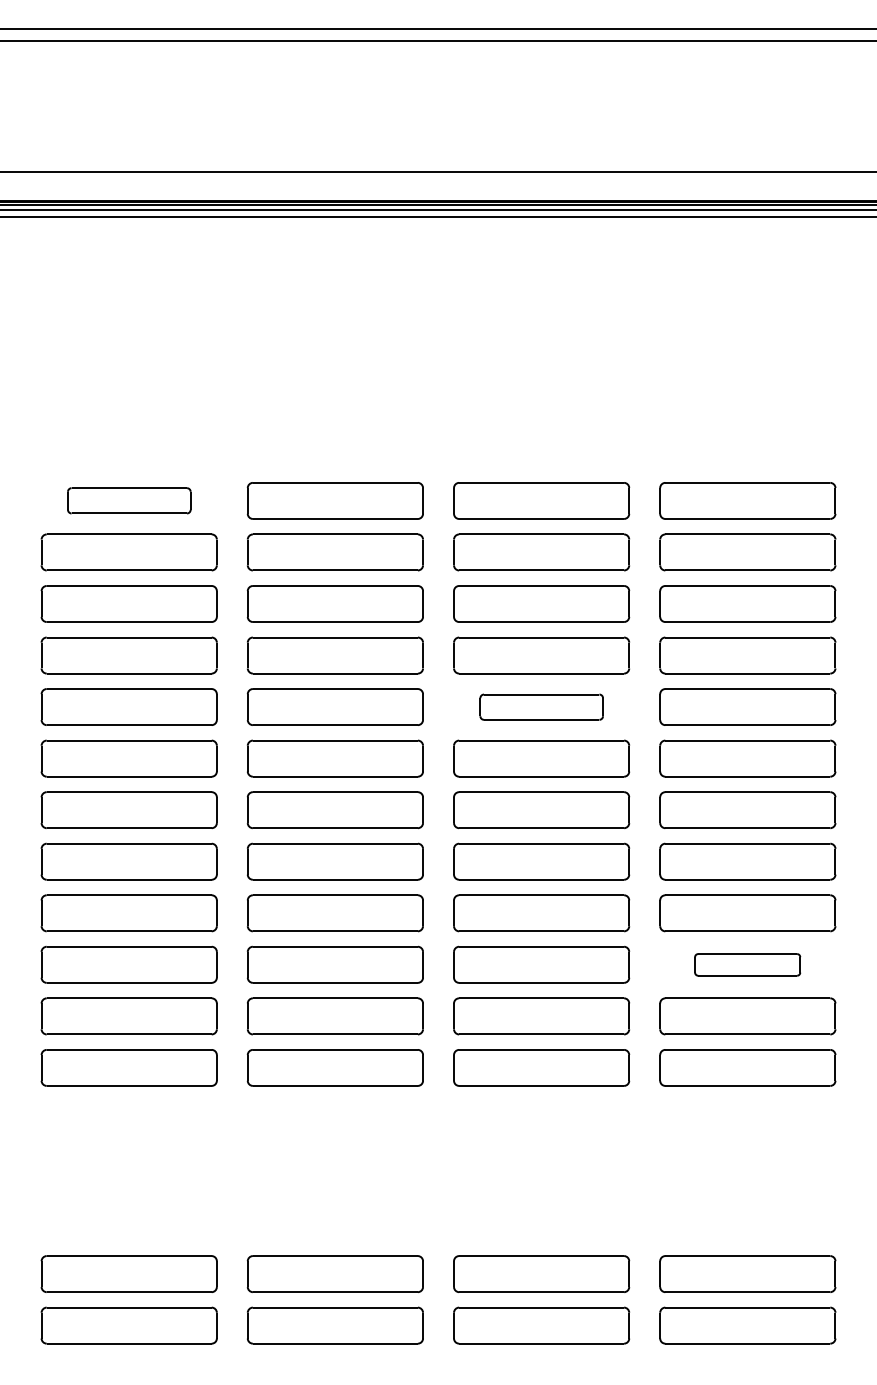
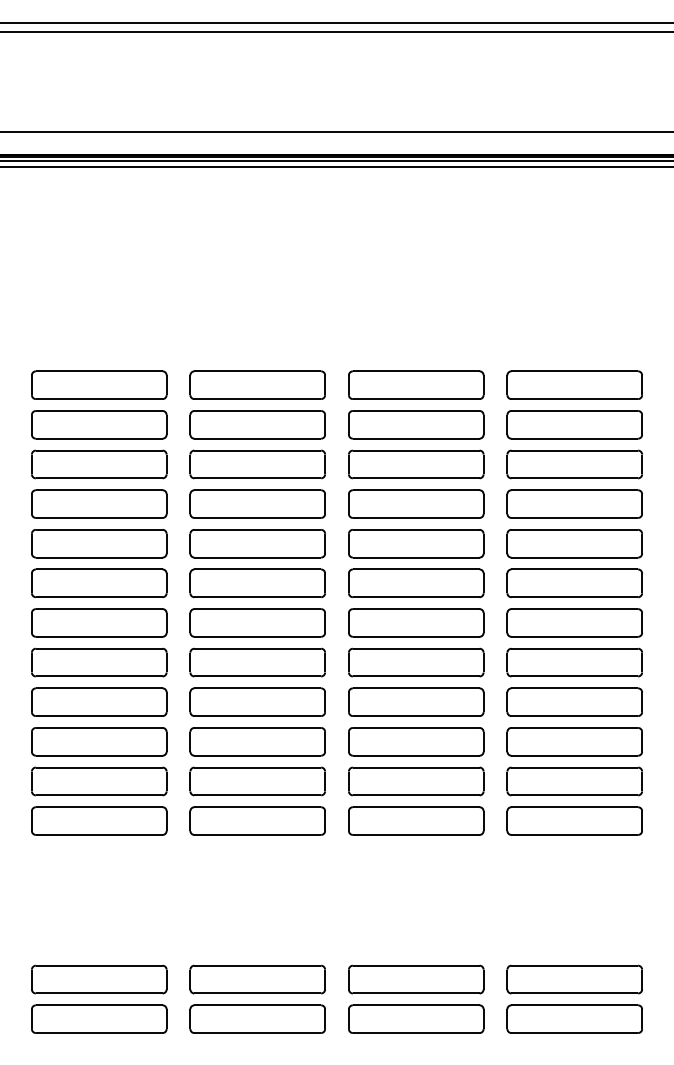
part: (129, 499) -> (99, 384), size x1.43
part: (541, 706) -> (416, 543), size x1.43
part: (747, 964) -> (574, 741), size x1.67

